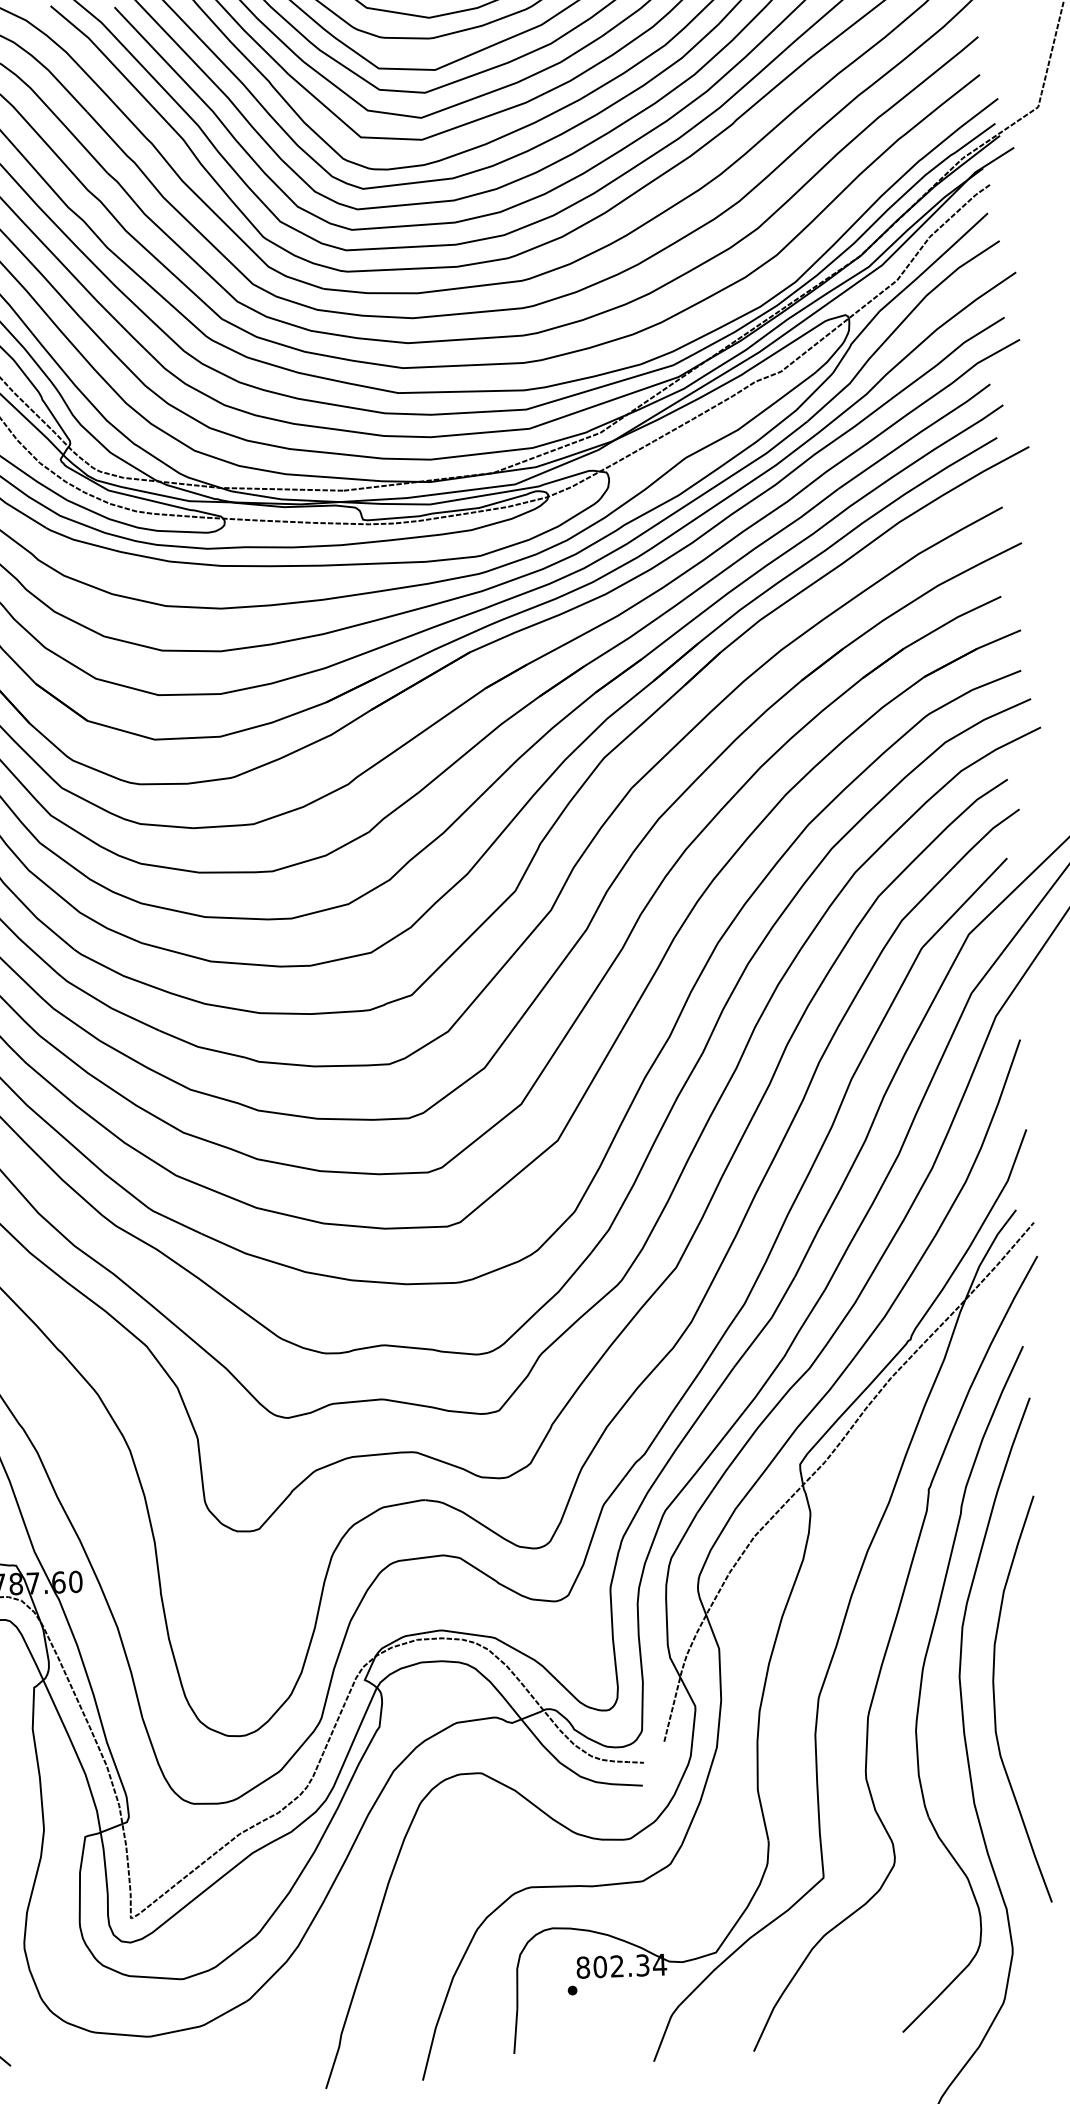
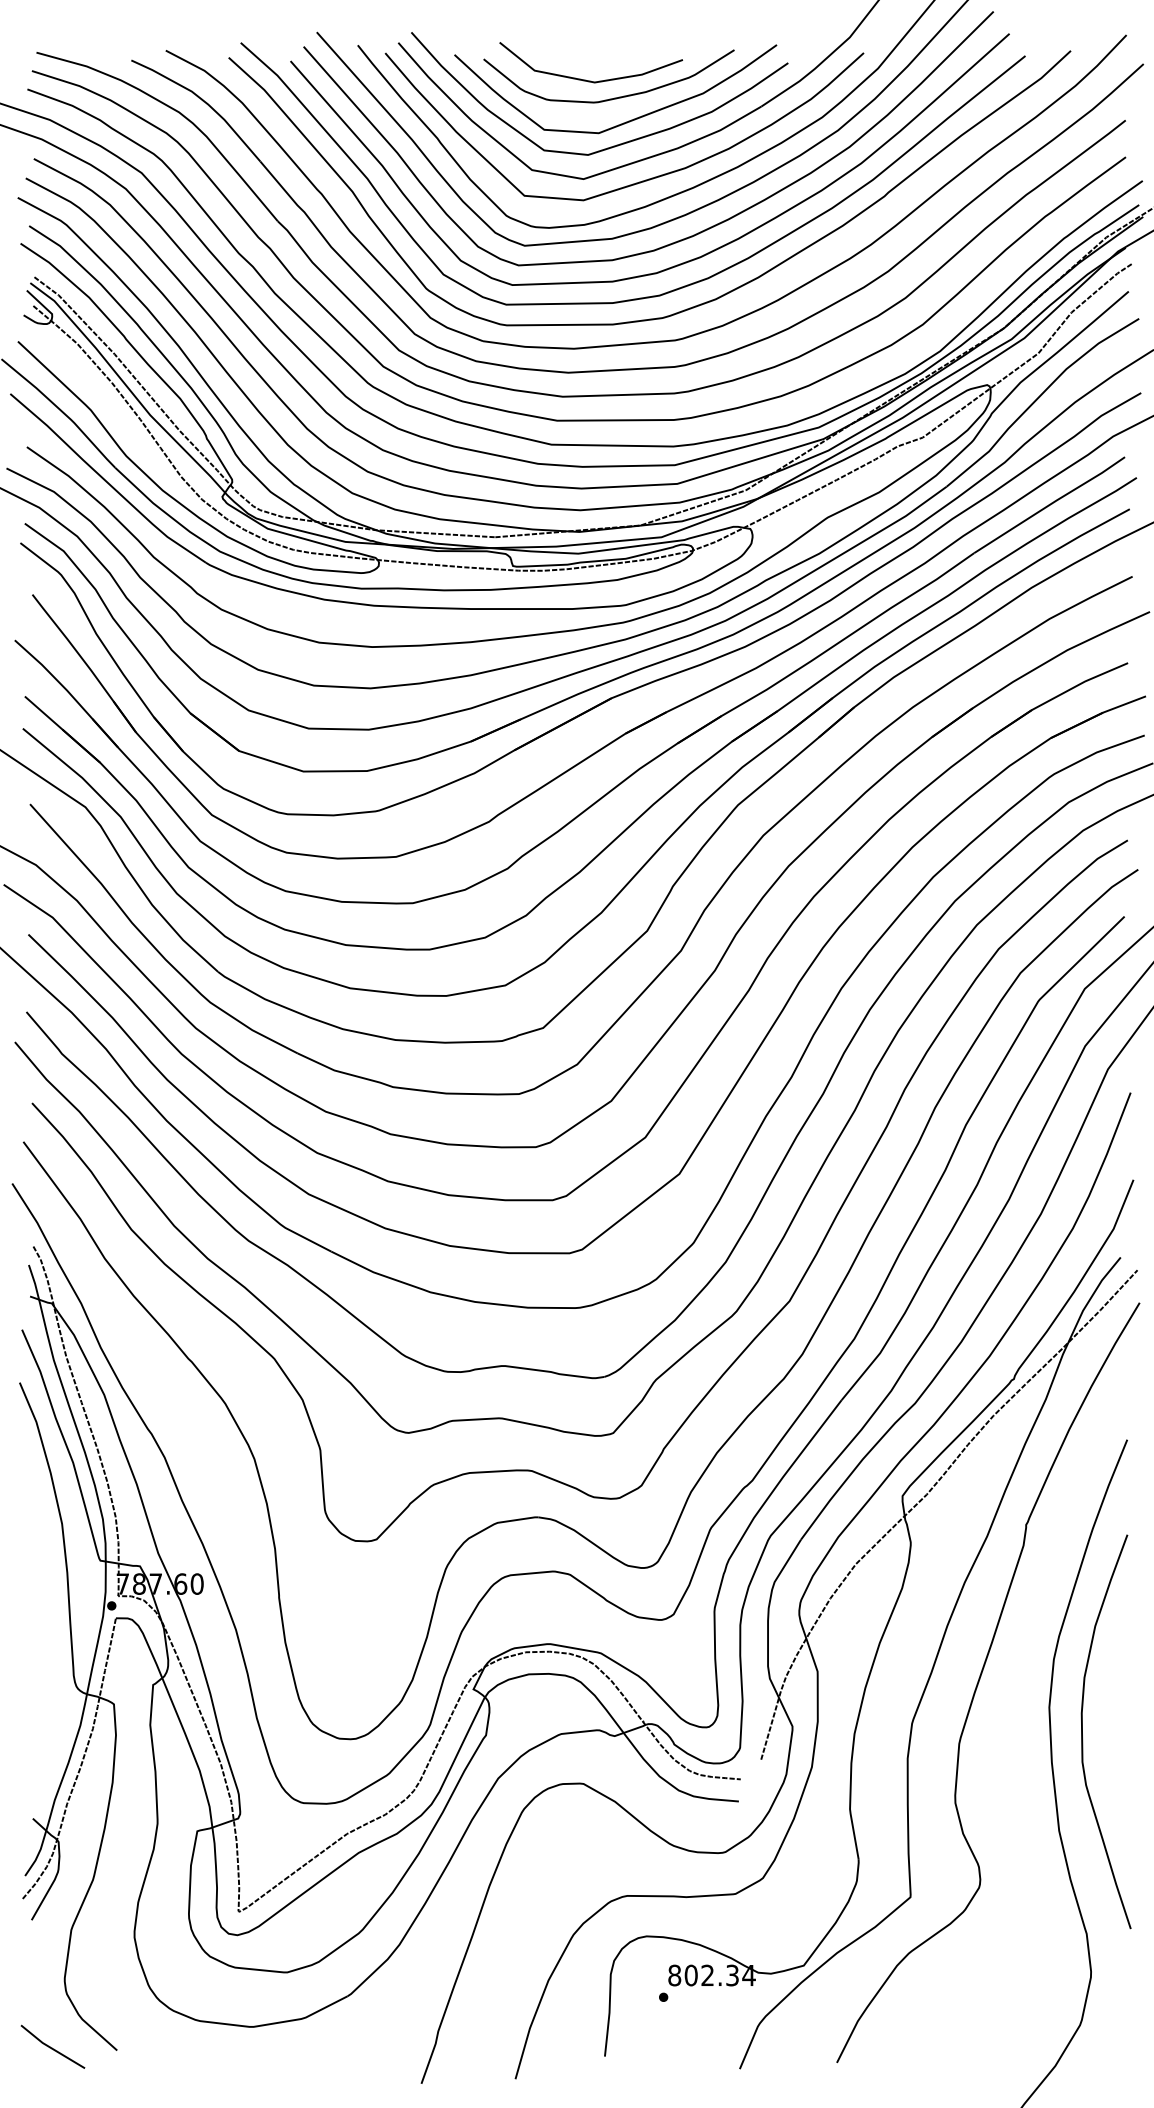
part: (922, 1681) -> (1013, 1710), removed

